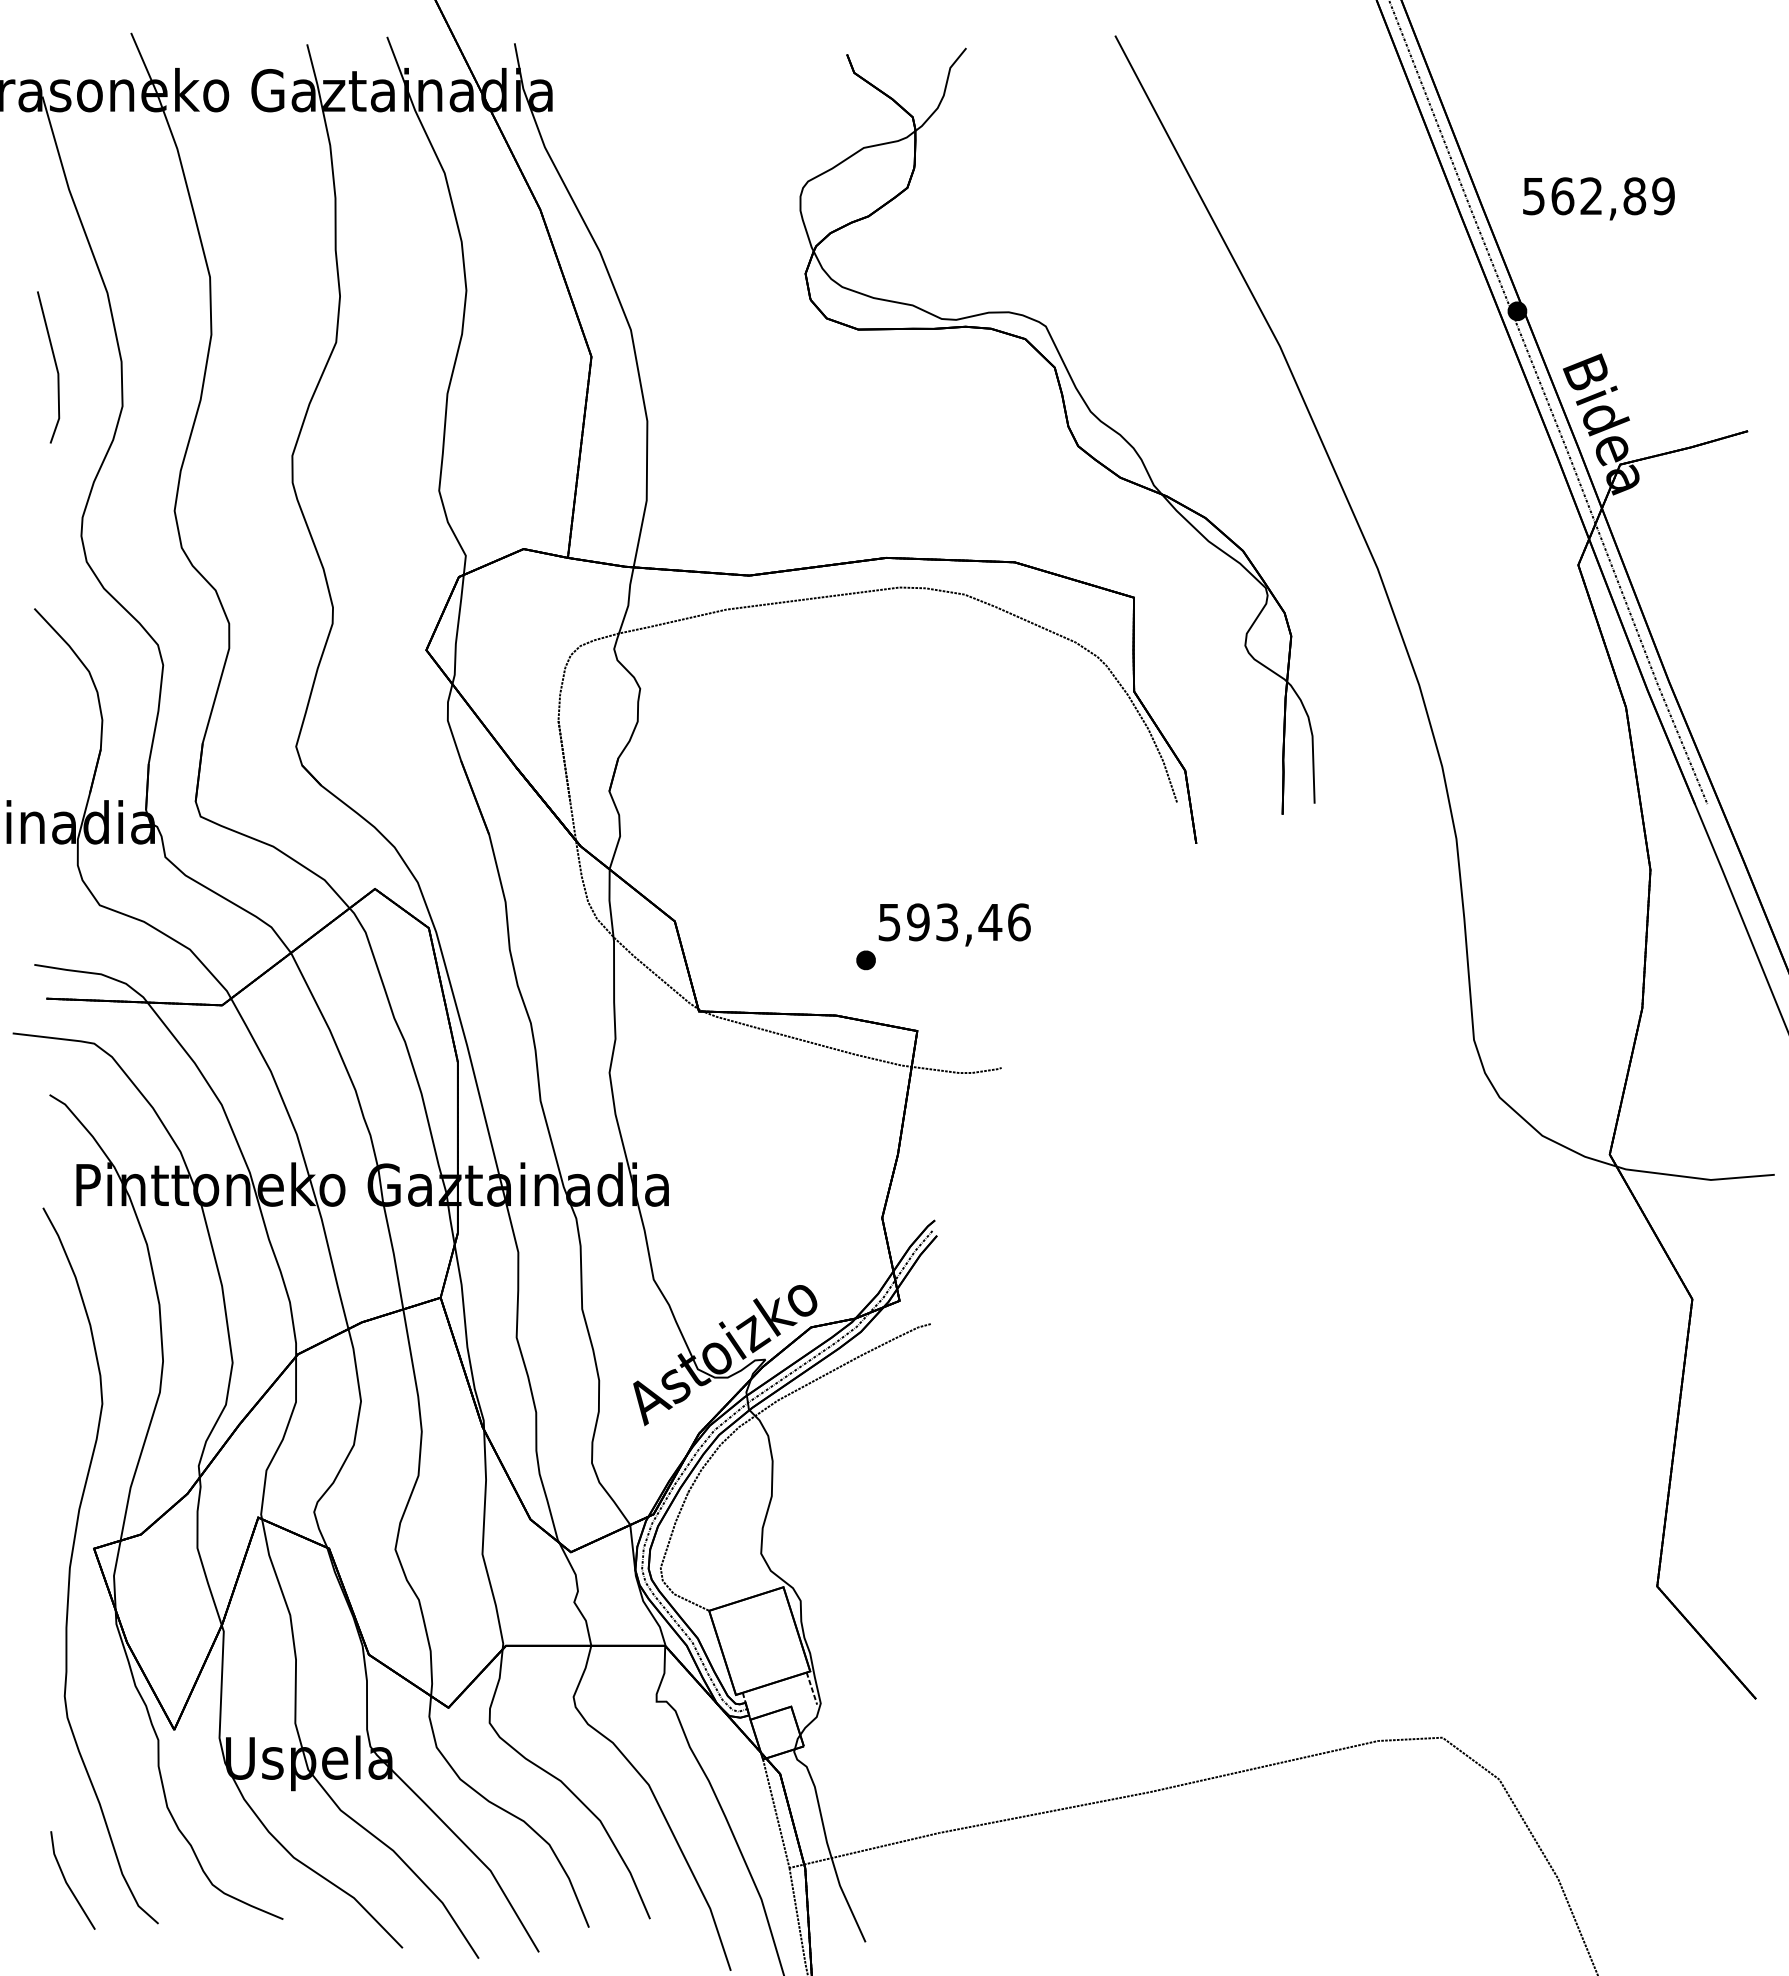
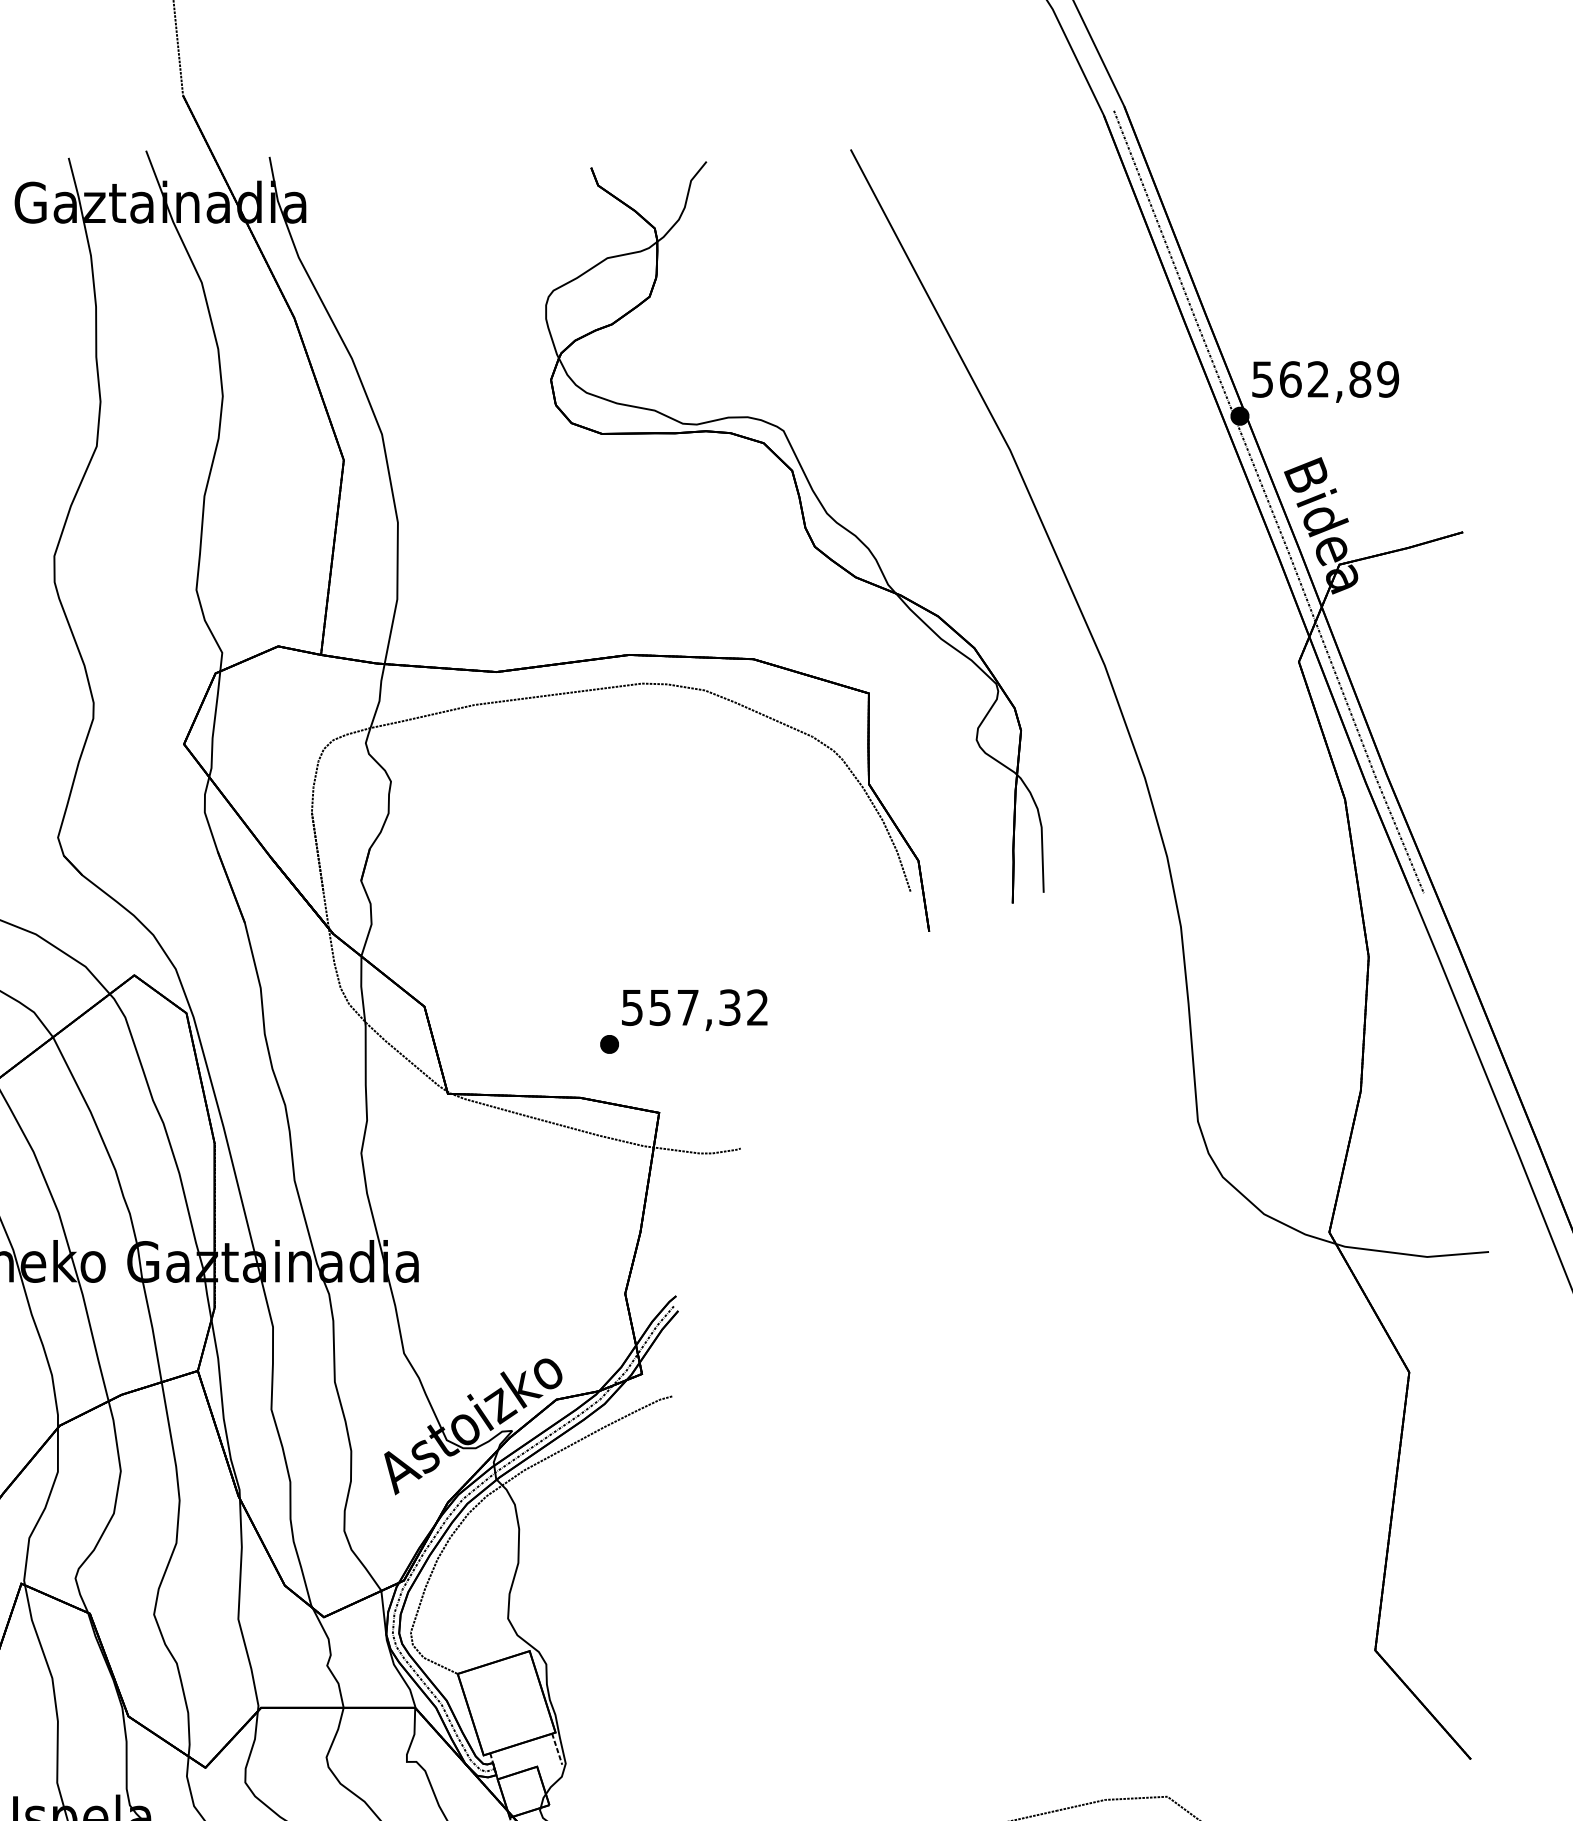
text: (1598, 198) -> (1325, 381), moved
text: (968, 922) -> (708, 1007), 593,46 -> 557,32

